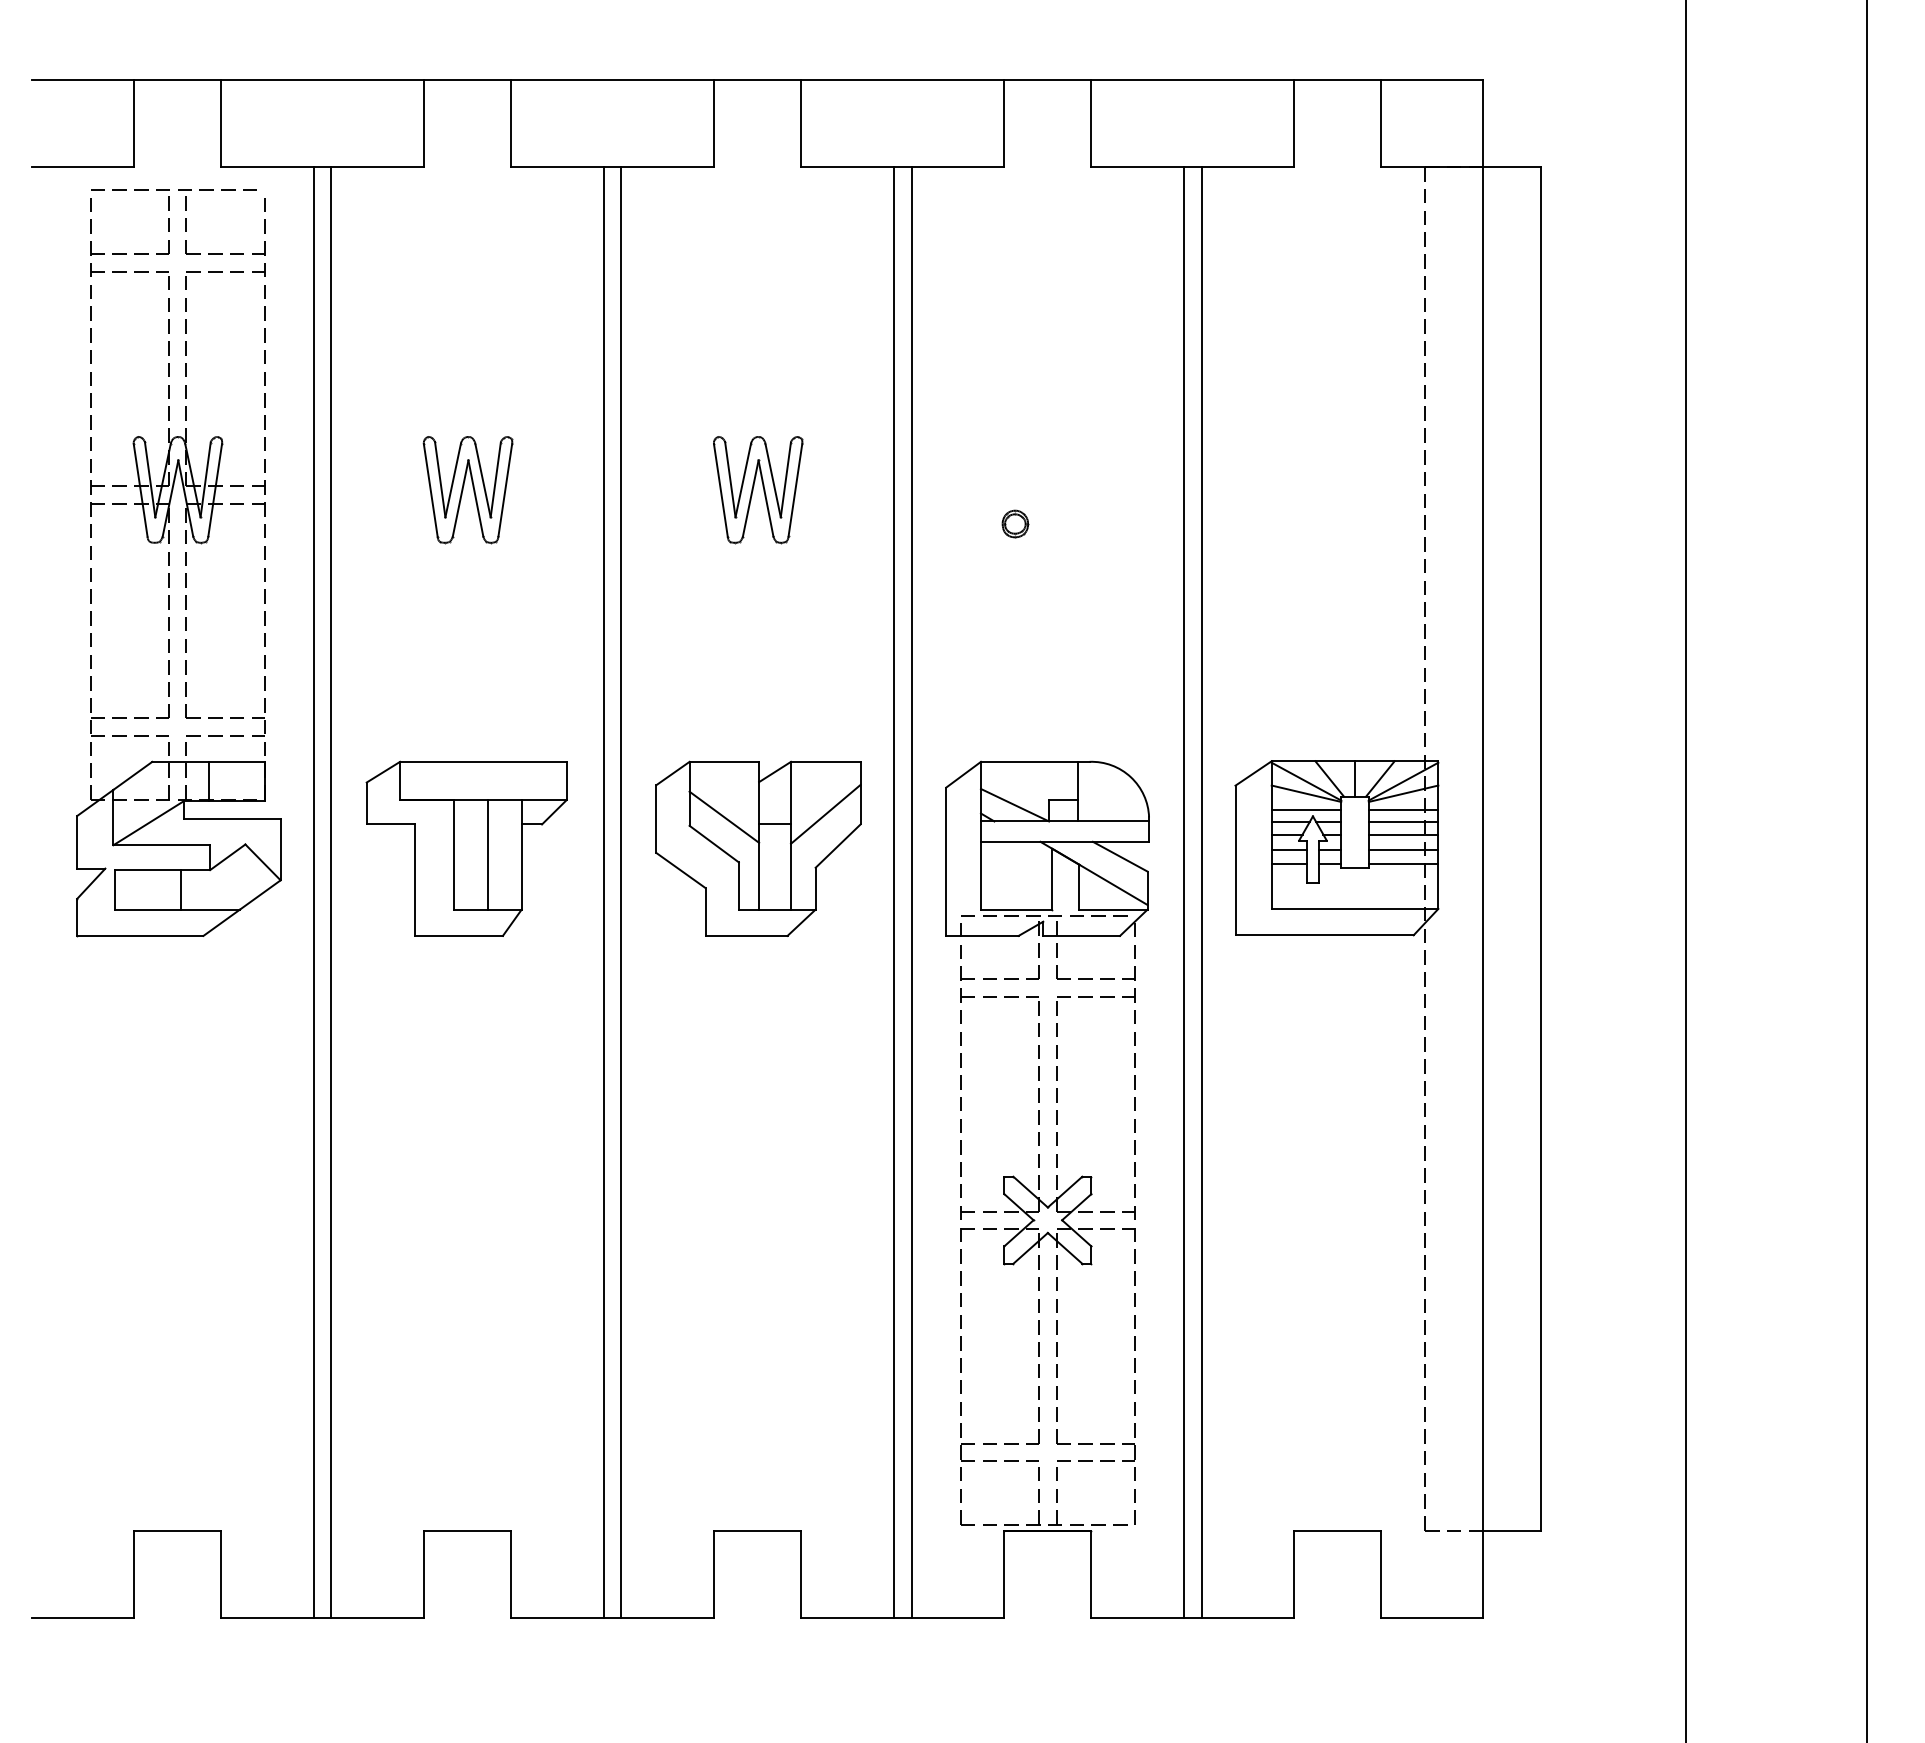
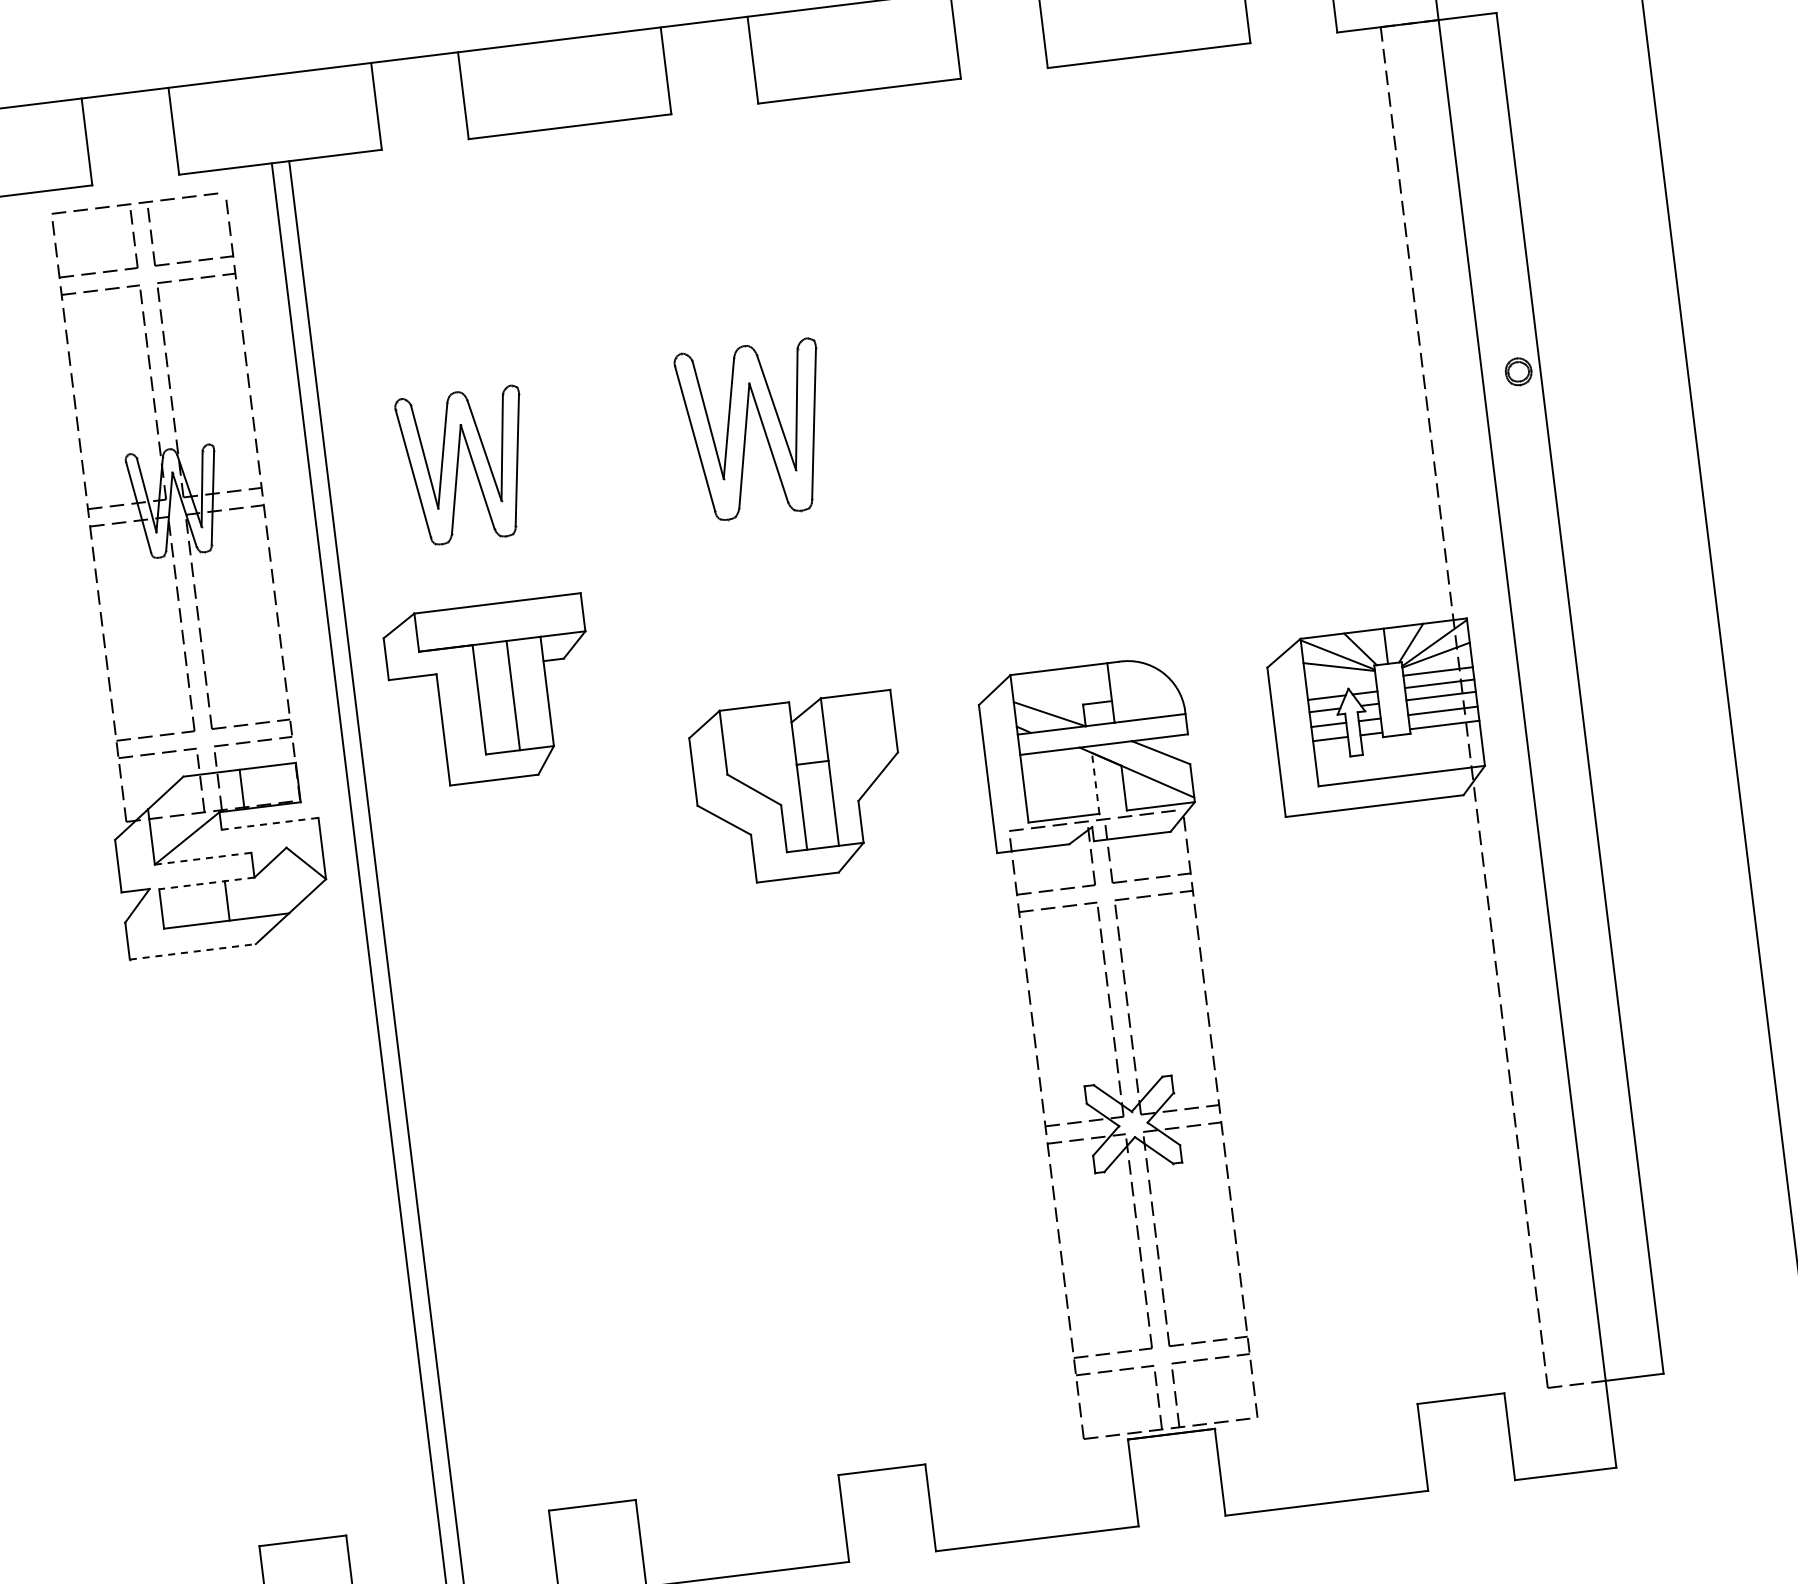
part: (467, 490) -> (464, 467), size x1.4
part: (758, 490) -> (755, 431), size x1.6
part: (1015, 523) -> (1518, 371), moved
line: (1306, 810) -> (1341, 683), removed
line: (825, 813) -> (861, 745), removed
line: (724, 816) -> (761, 761), removed
line: (232, 818) -> (270, 823), solid -> dashed
line: (162, 845) -> (203, 858), solid -> dashed
part: (466, 848) -> (491, 691), moved
line: (162, 870) -> (206, 883), solid -> dashed
line: (1051, 879) -> (1095, 783), solid -> dashed
line: (604, 892) -> (650, 851), removed
line: (621, 892) -> (667, 849), removed
line: (894, 892) -> (940, 816), removed
line: (911, 892) -> (957, 814), removed
line: (1184, 892) -> (1229, 780), removed
line: (1201, 892) -> (1246, 778), removed
line: (140, 935) -> (192, 951), solid -> dashed

